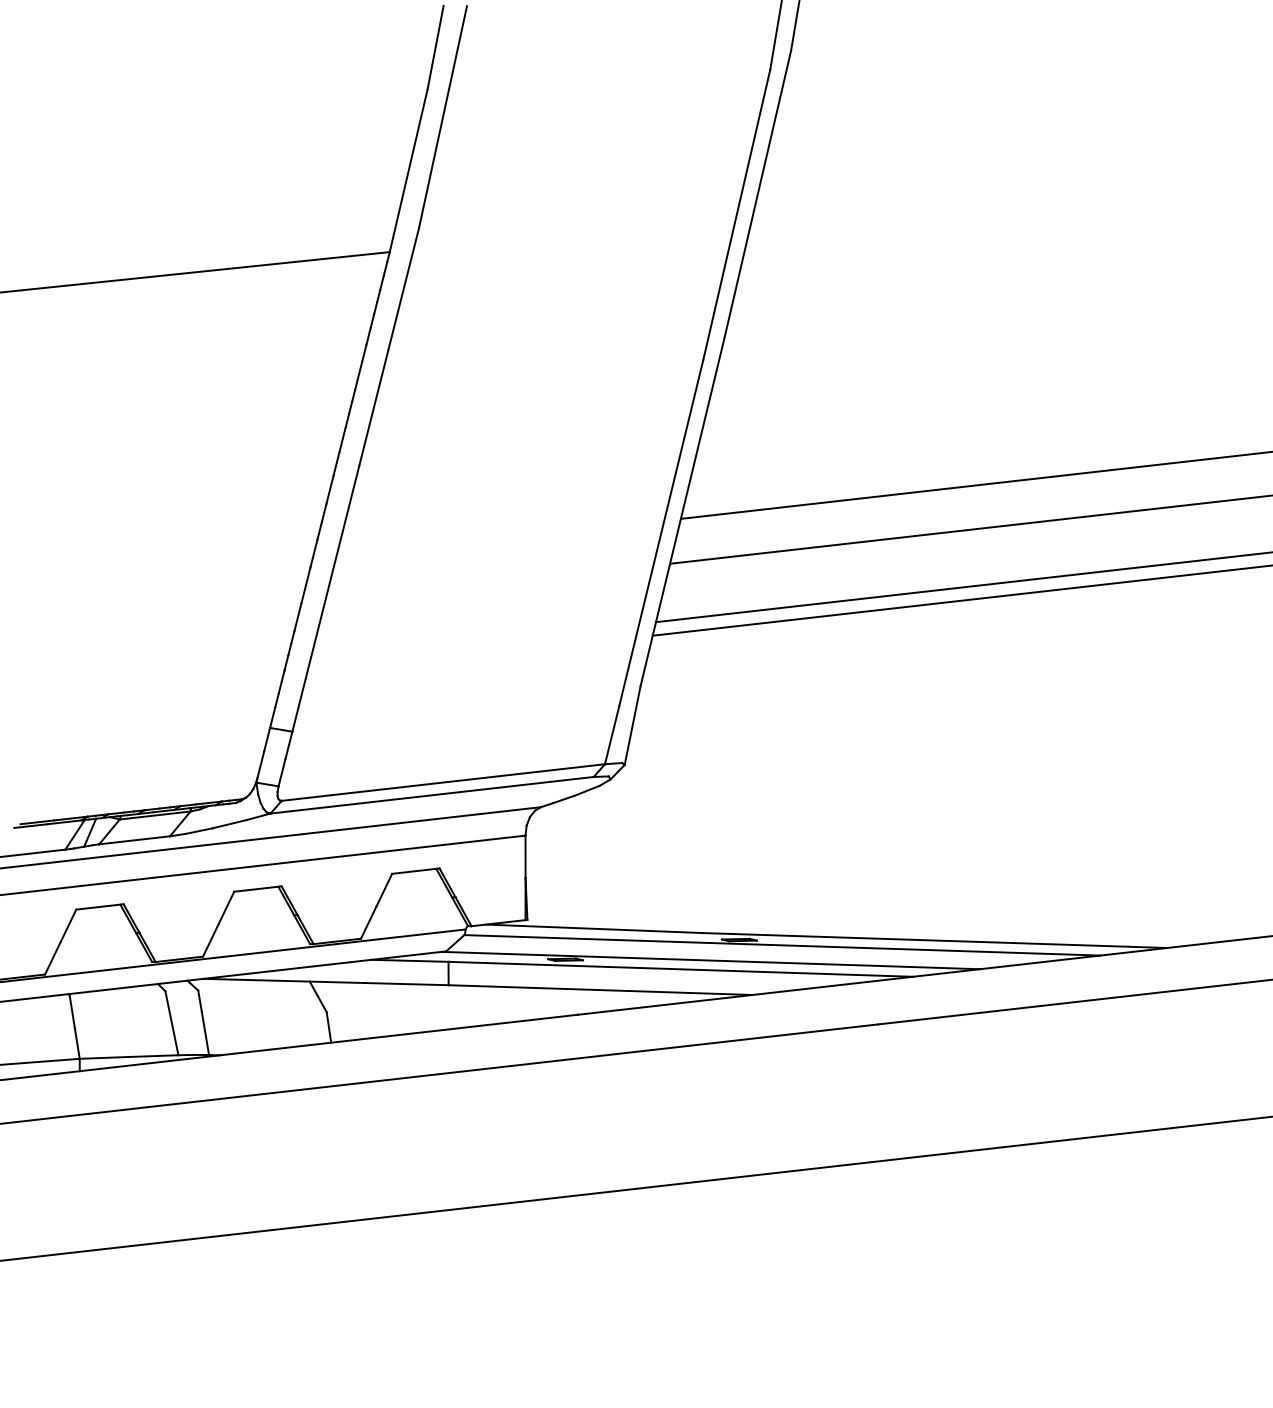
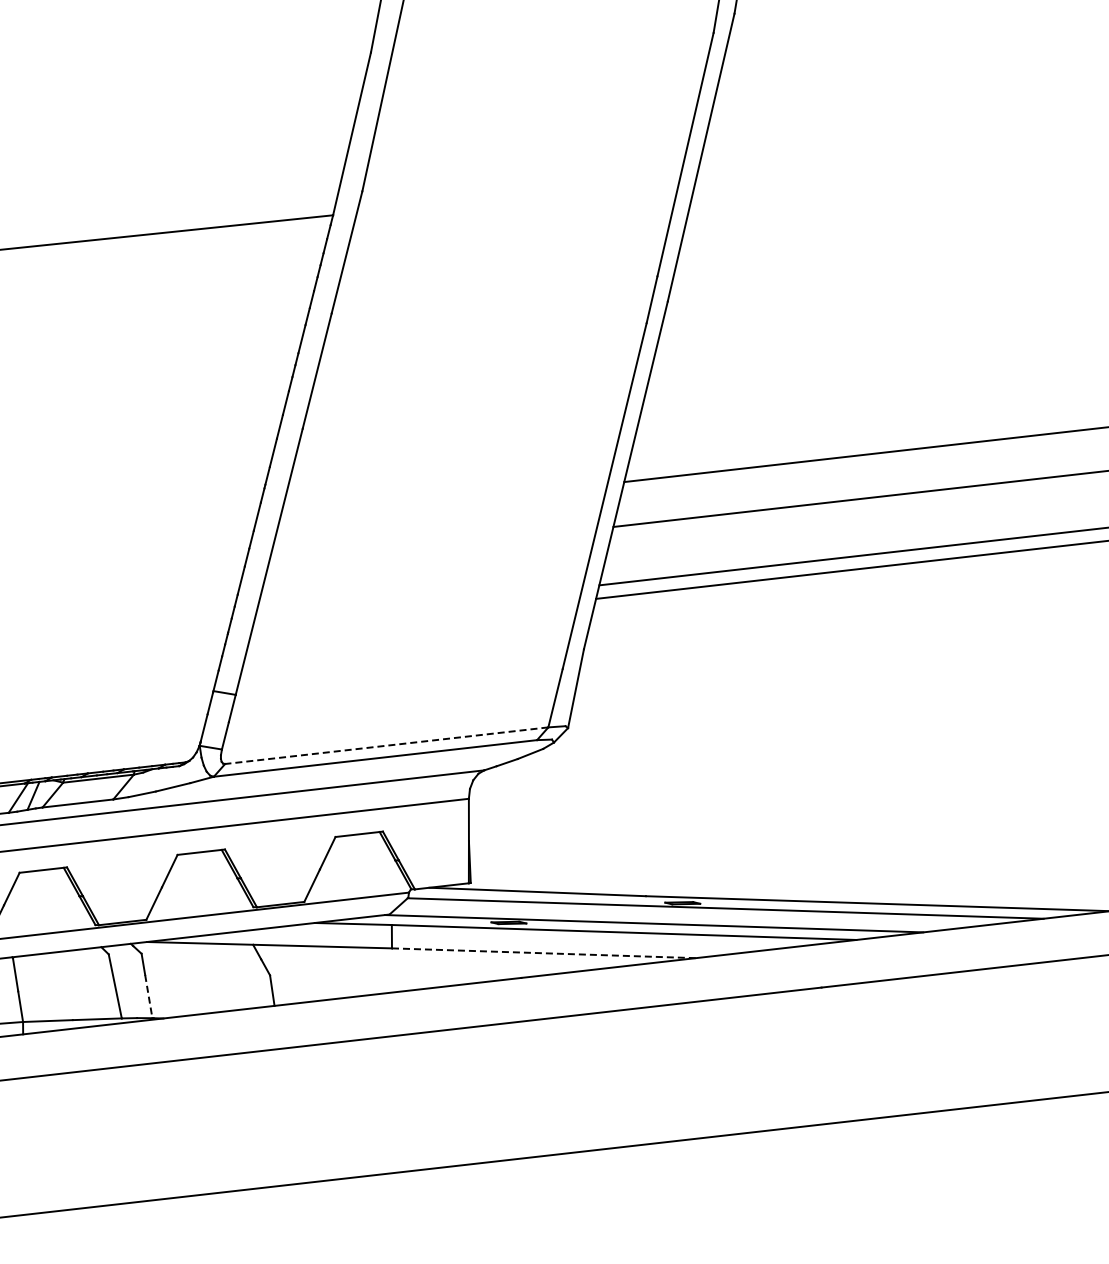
line: (443, 782) -> (386, 745), solid -> dashed
line: (600, 990) -> (543, 953), solid -> dashed
line: (205, 1033) -> (148, 996), solid -> dashed

